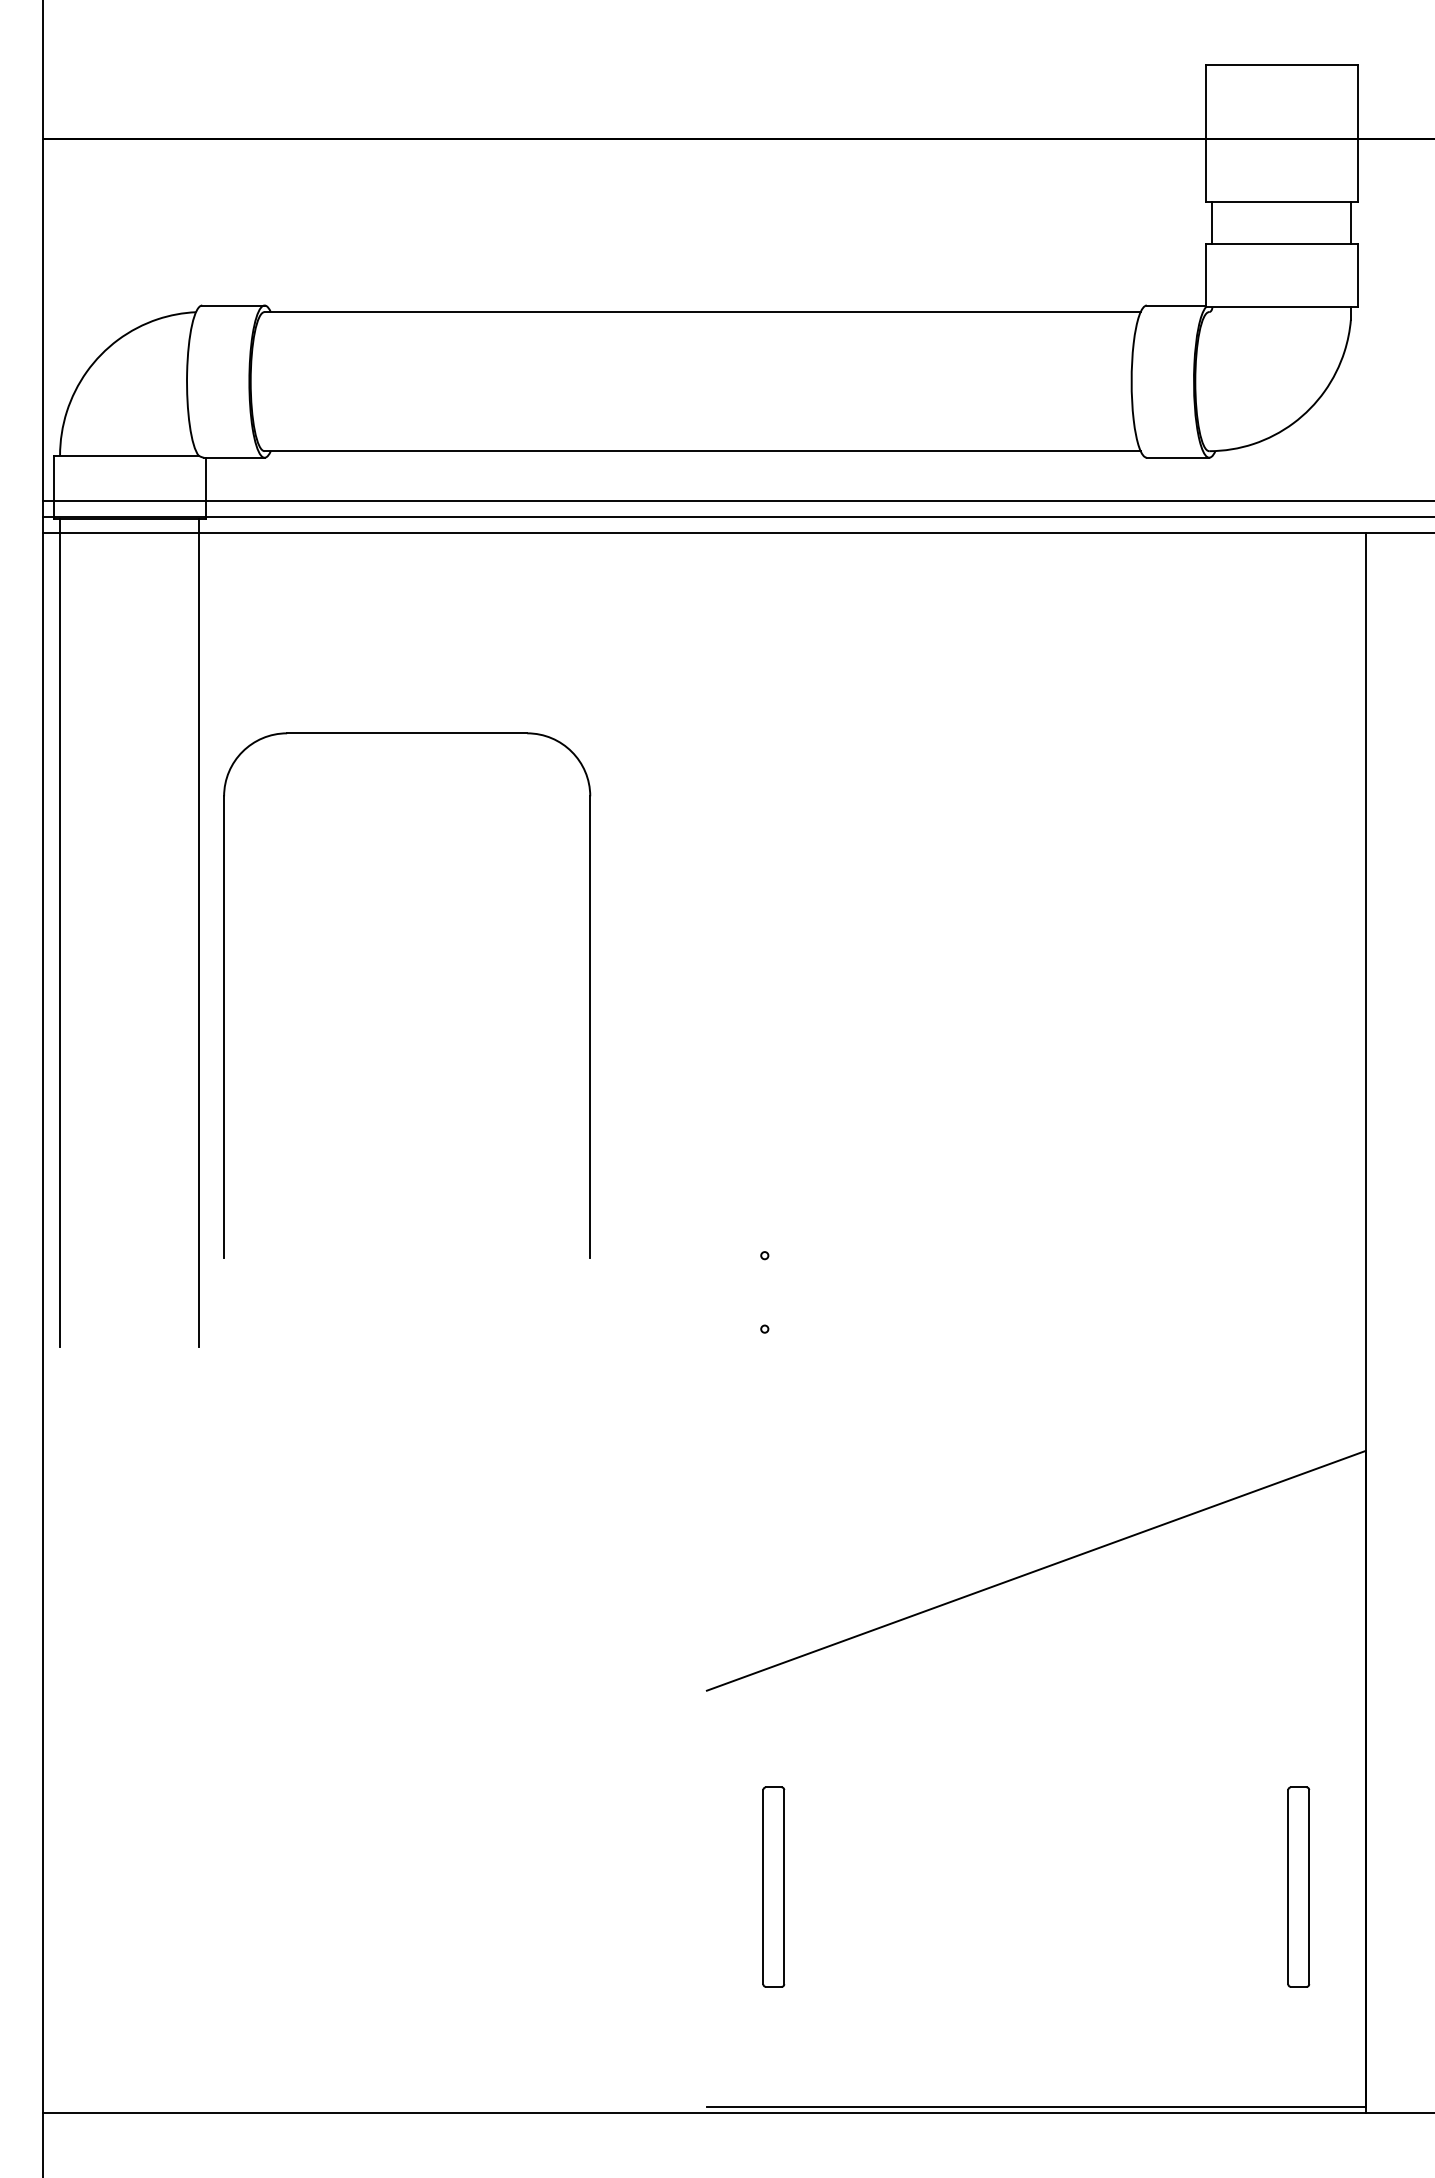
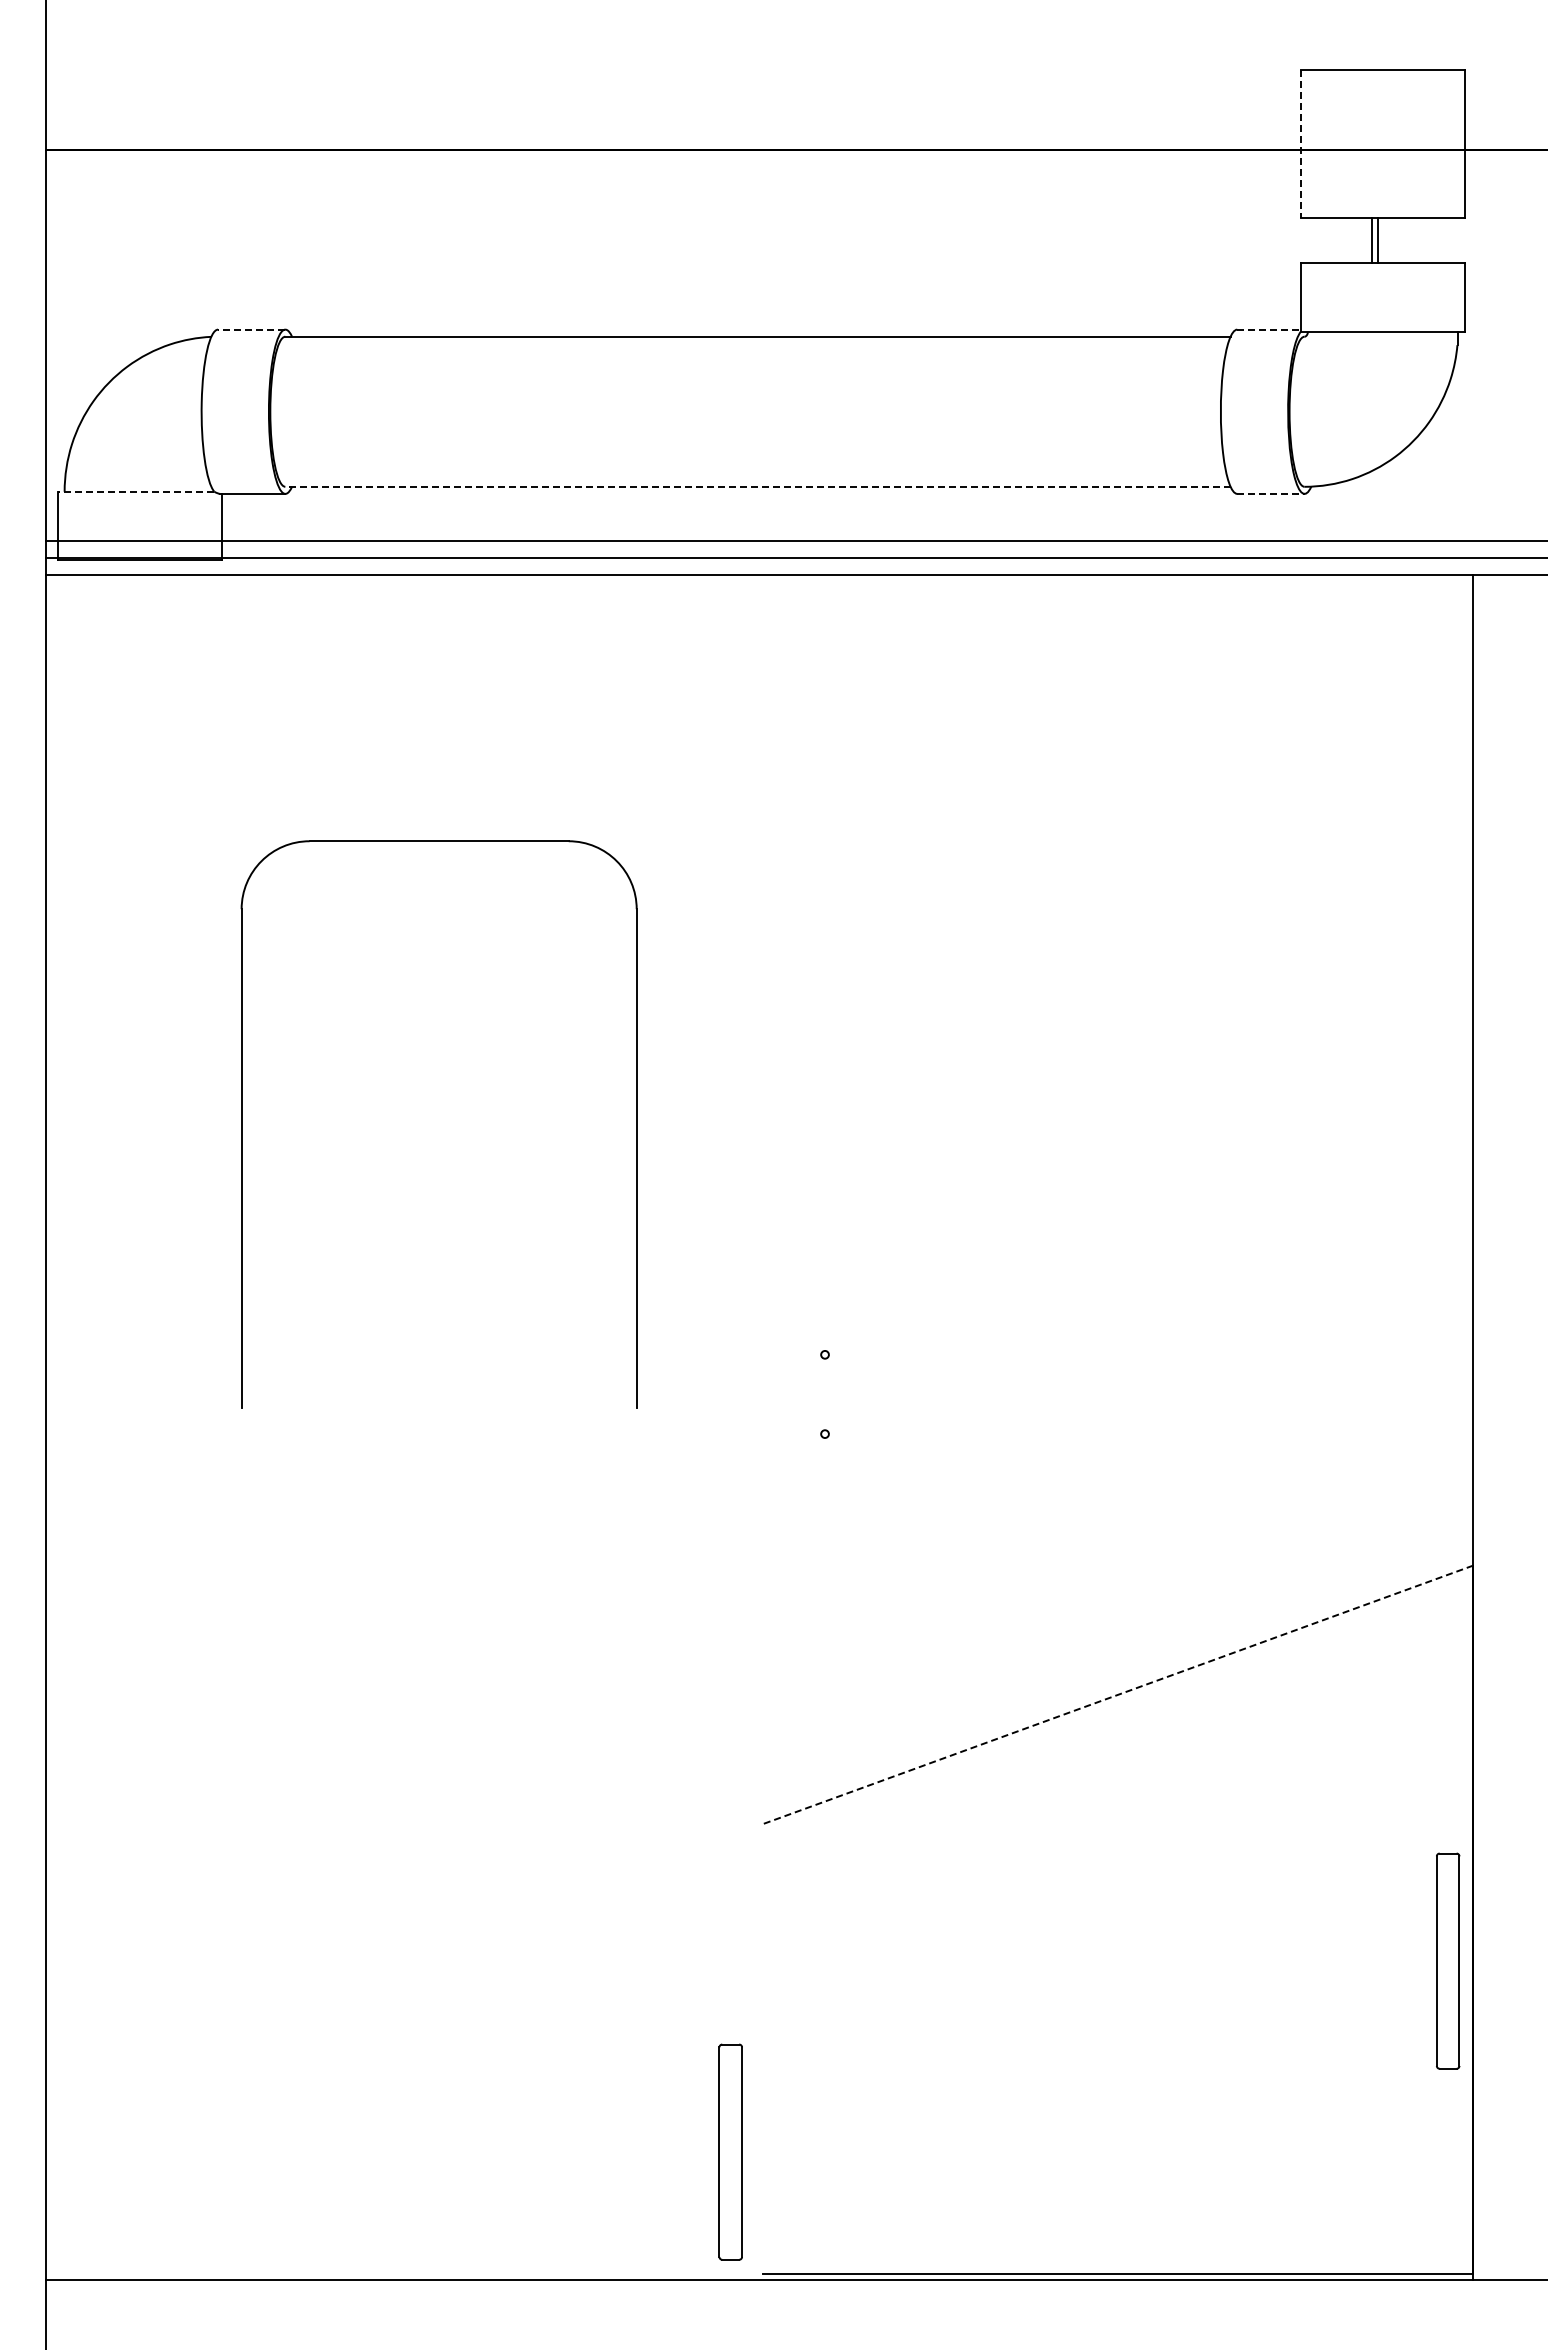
line: (1205, 133) -> (1300, 144), solid -> dashed
line: (1211, 222) -> (1377, 240), moved
line: (1351, 222) -> (1372, 240), moved
line: (233, 305) -> (251, 329), solid -> dashed
line: (1176, 305) -> (1269, 329), solid -> dashed
line: (702, 450) -> (757, 486), solid -> dashed
line: (125, 455) -> (135, 491), solid -> dashed
line: (1177, 457) -> (1270, 493), solid -> dashed
line: (59, 932) -> (64, 1006), removed
line: (198, 932) -> (214, 1006), removed
part: (224, 995) -> (242, 1124), moved
line: (1035, 1571) -> (1117, 1695), solid -> dashed
part: (773, 1886) -> (730, 2151), moved
part: (1299, 1886) -> (1448, 1960), moved

